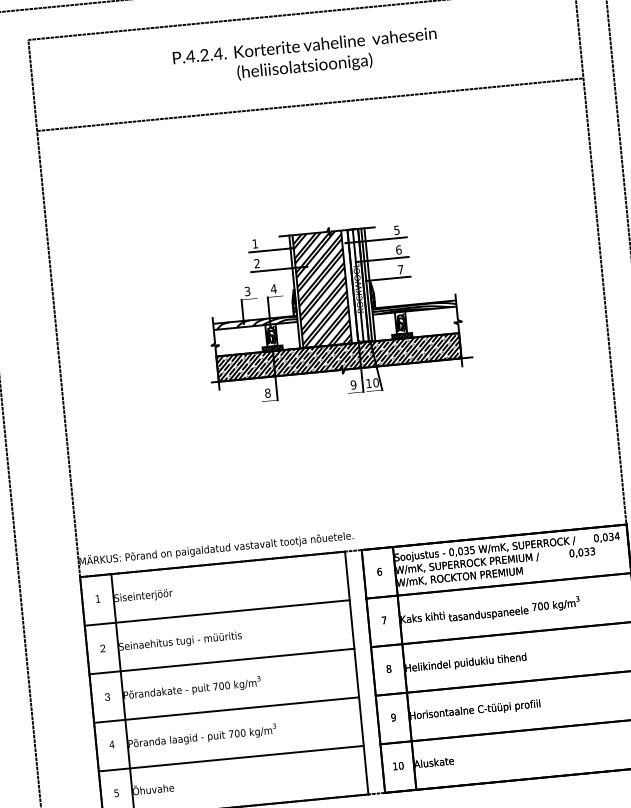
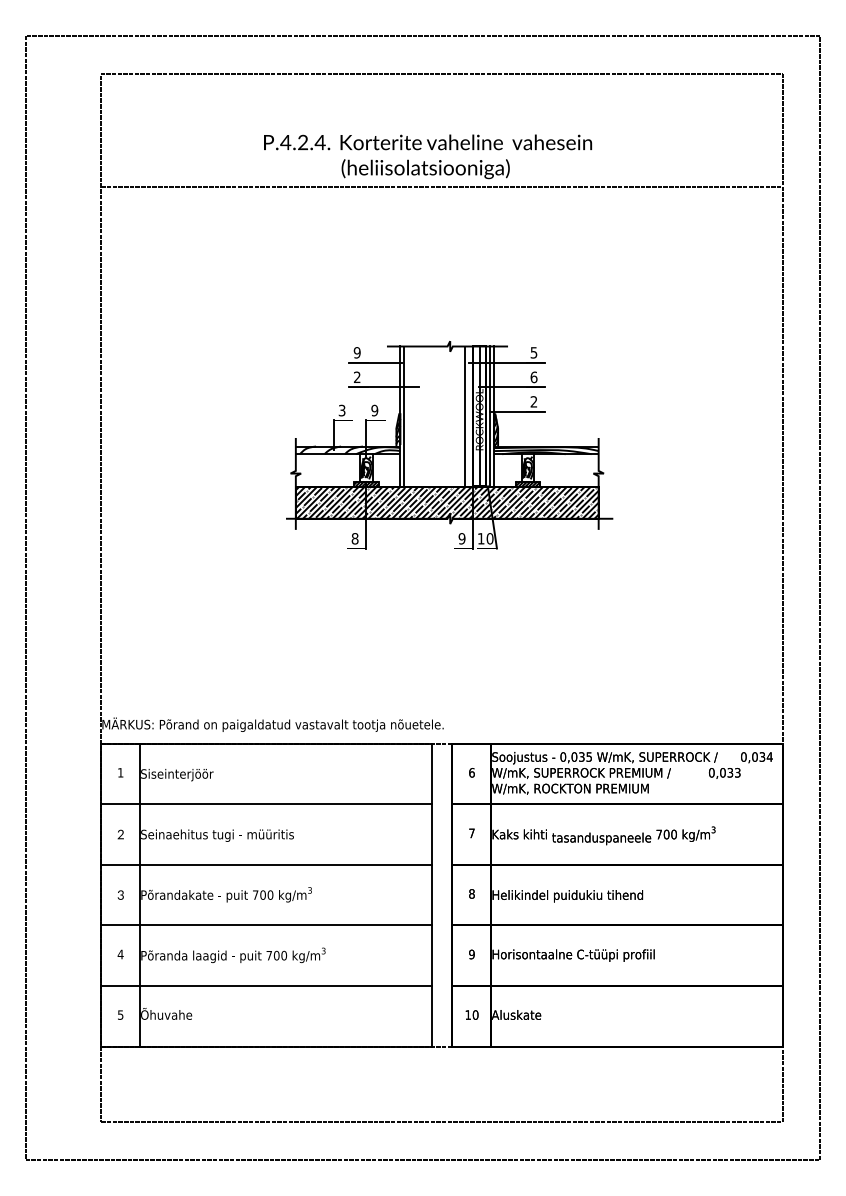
text: (306, 56) -> (428, 156), moved
text: (254, 243) -> (356, 352), 1 -> 9
text: (400, 269) -> (533, 401), 7 -> 2
text: (273, 288) -> (374, 410), 4 -> 9
hatch: (322, 289) -> (434, 416), removed

